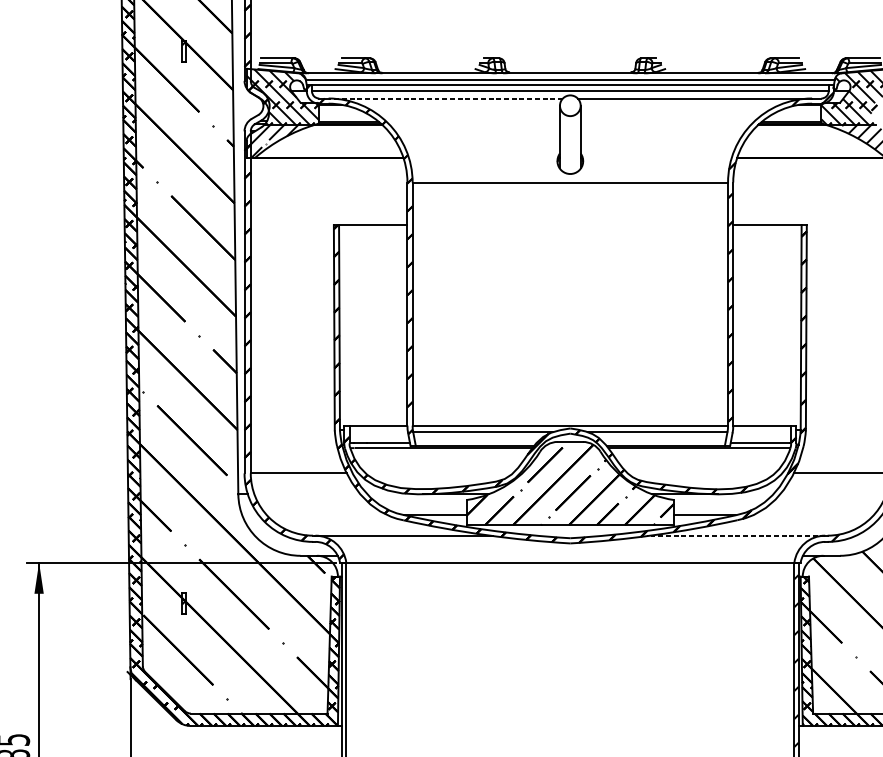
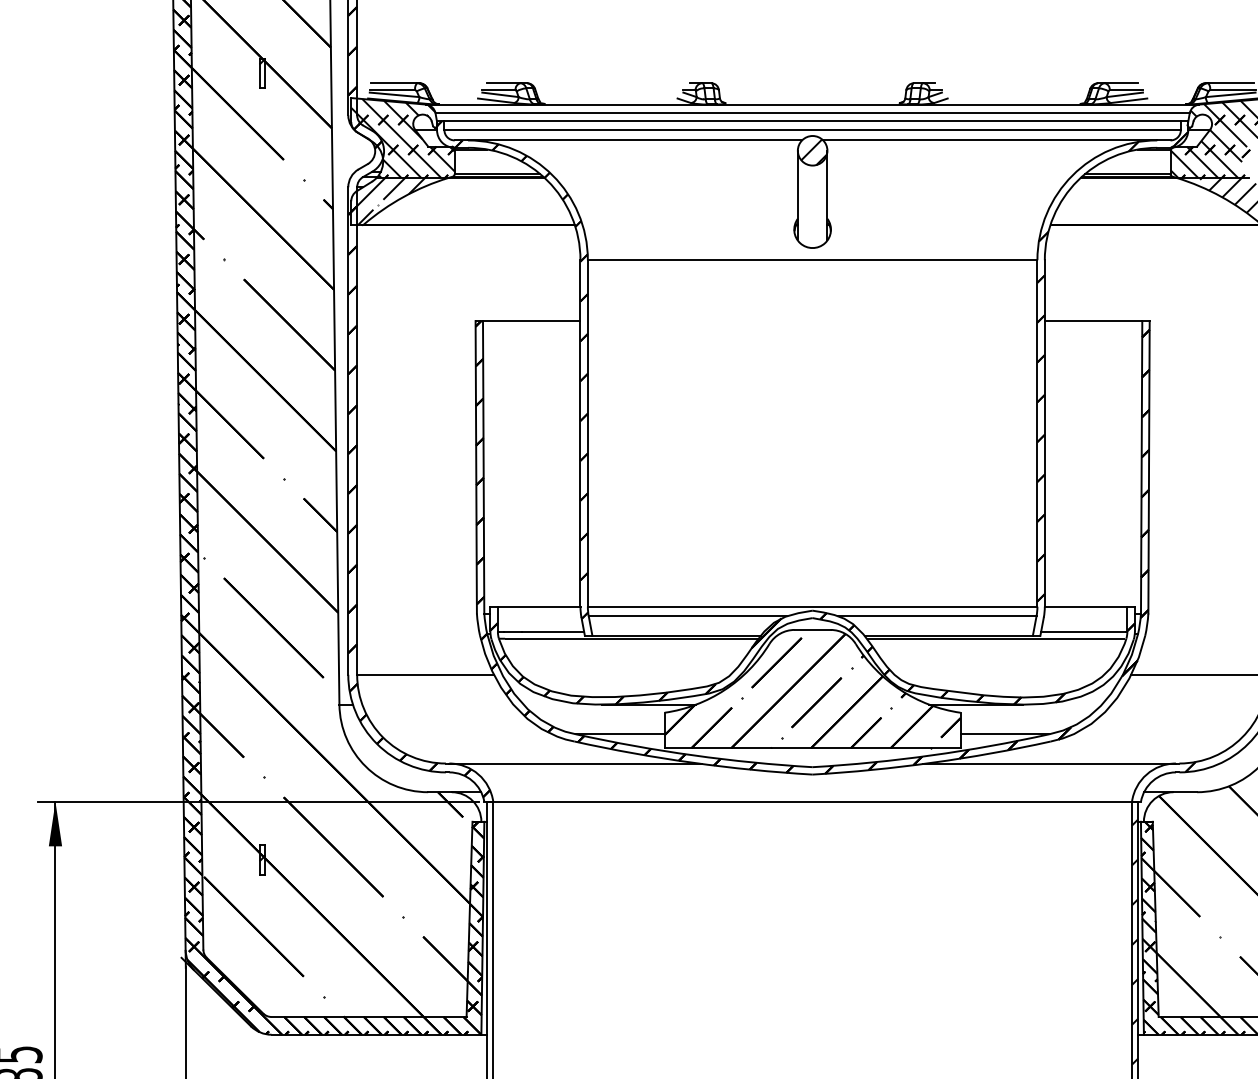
line: (445, 98) -> (634, 140), dashed -> solid
hatch: (570, 106) -> (813, 152), added
line: (736, 535) -> (1049, 763), dashed -> solid

